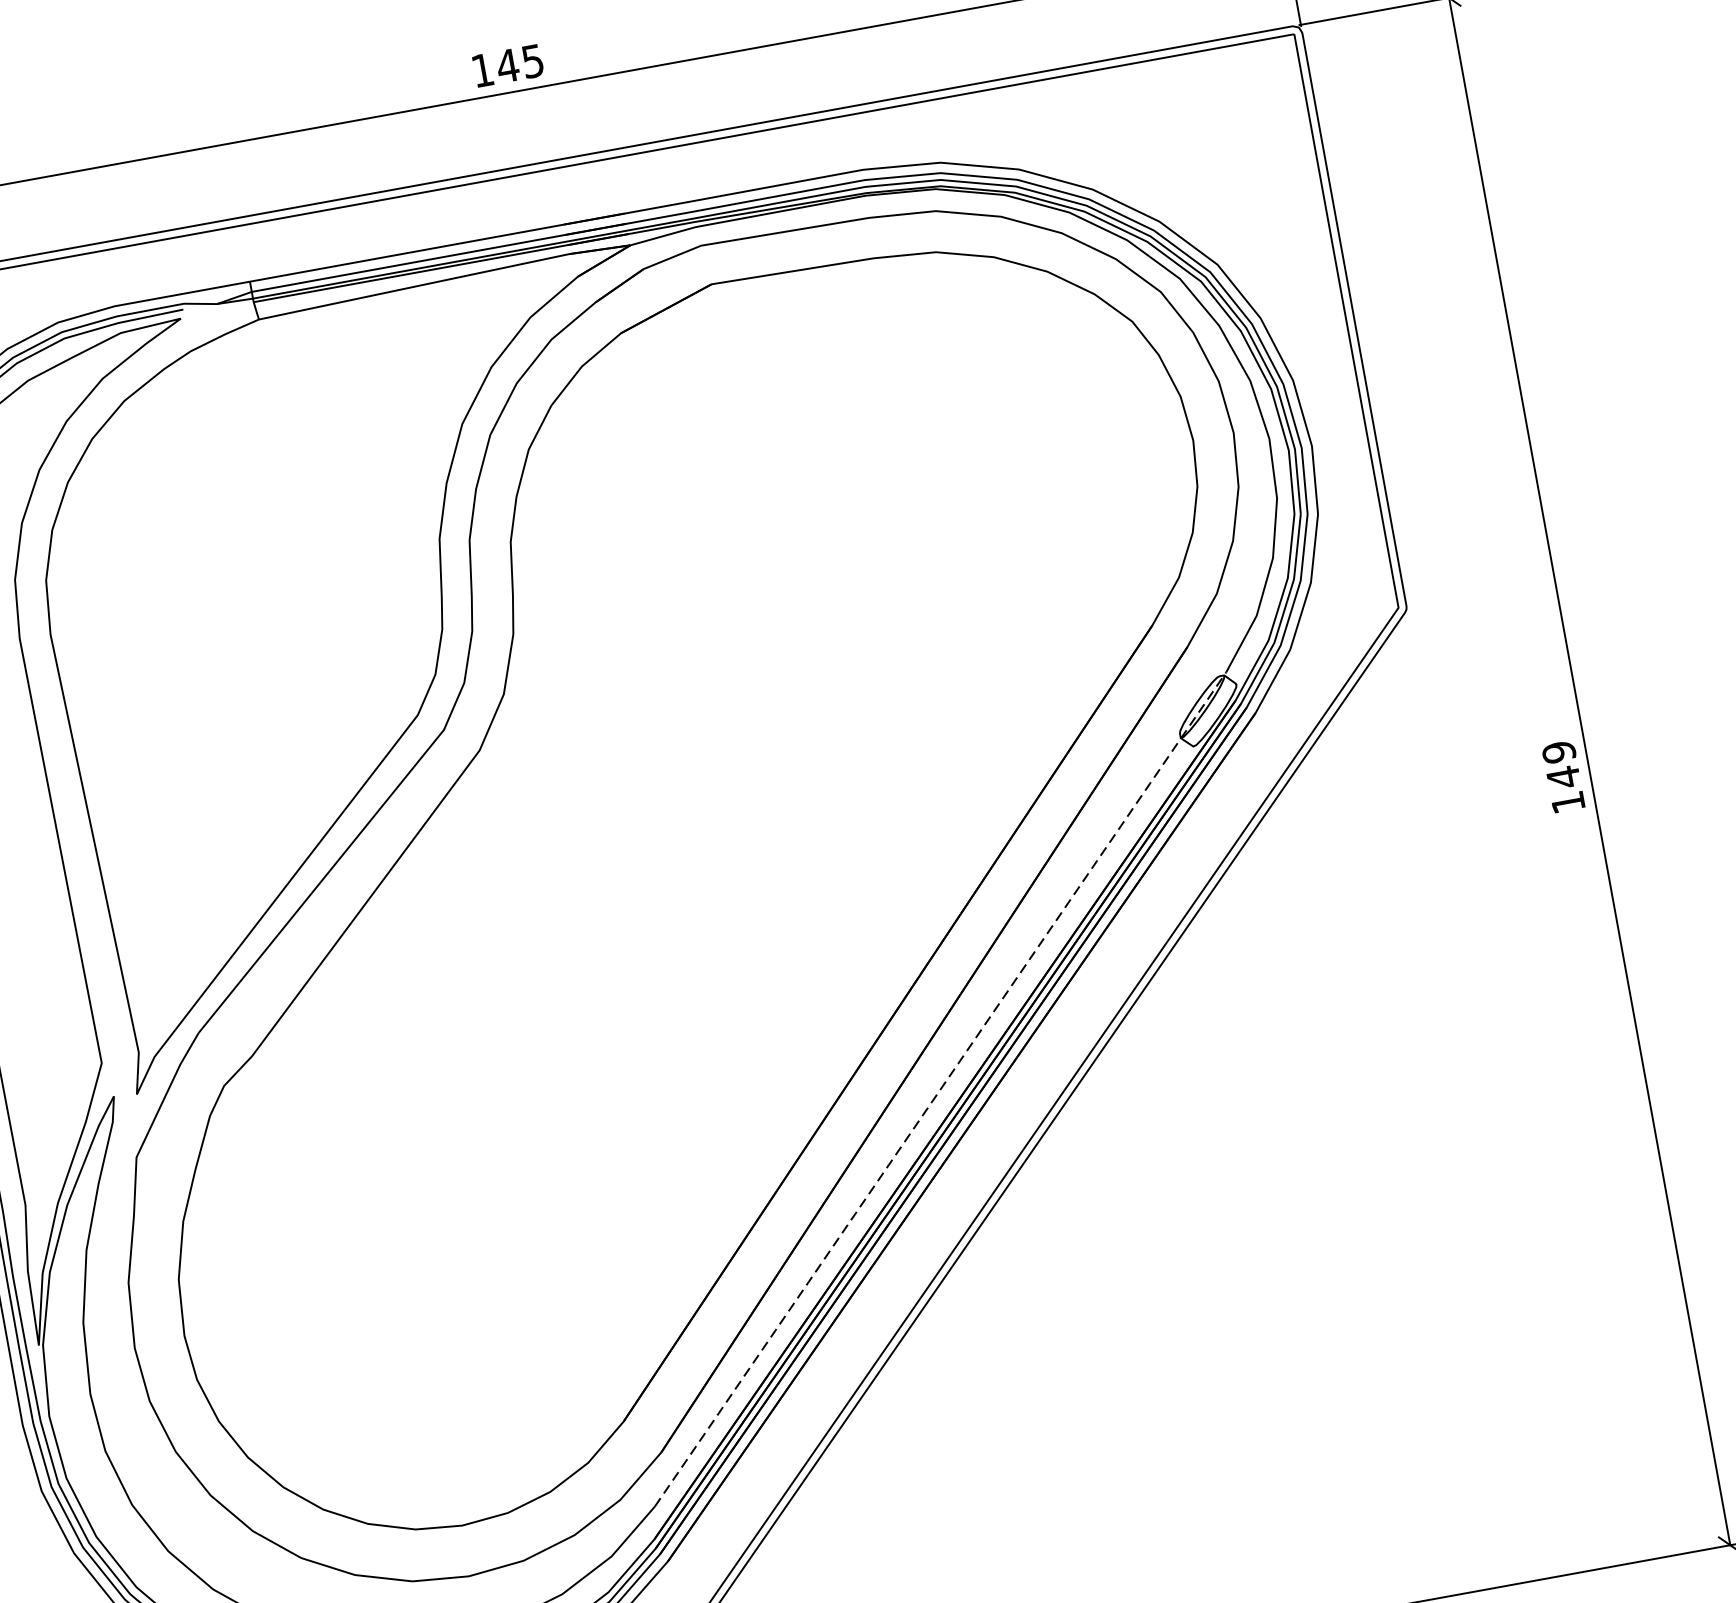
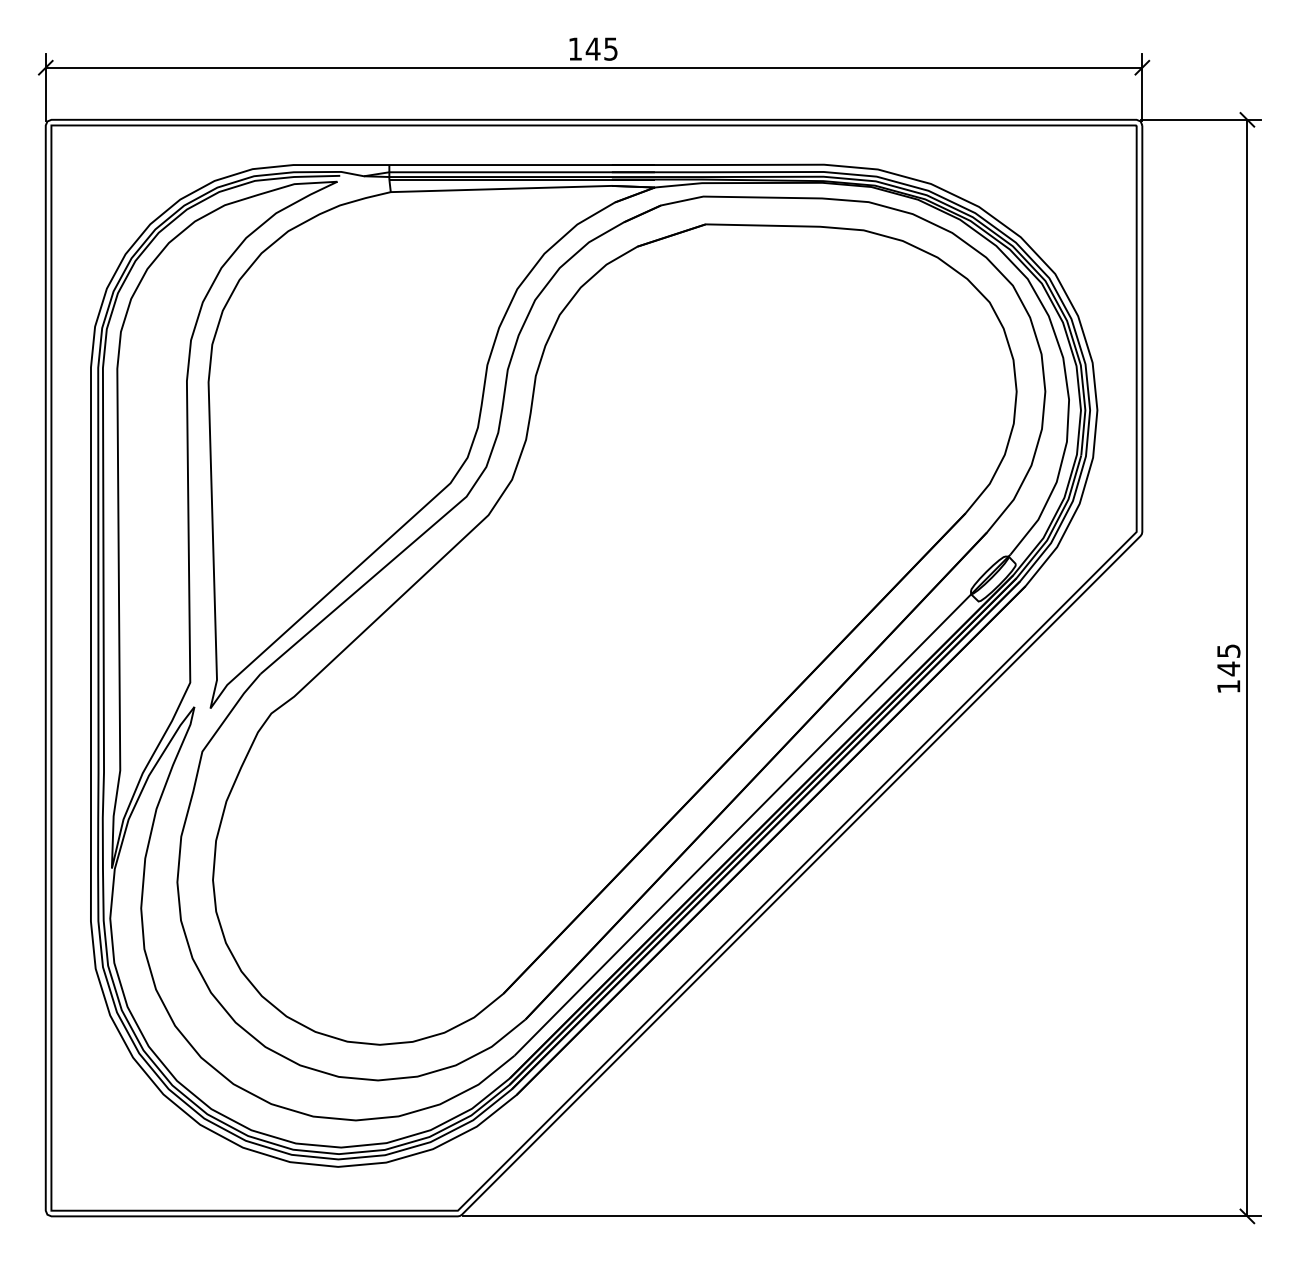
text: (1558, 752) -> (1228, 651), 149 -> 145
line: (940, 1088) -> (762, 804), dashed -> solid

